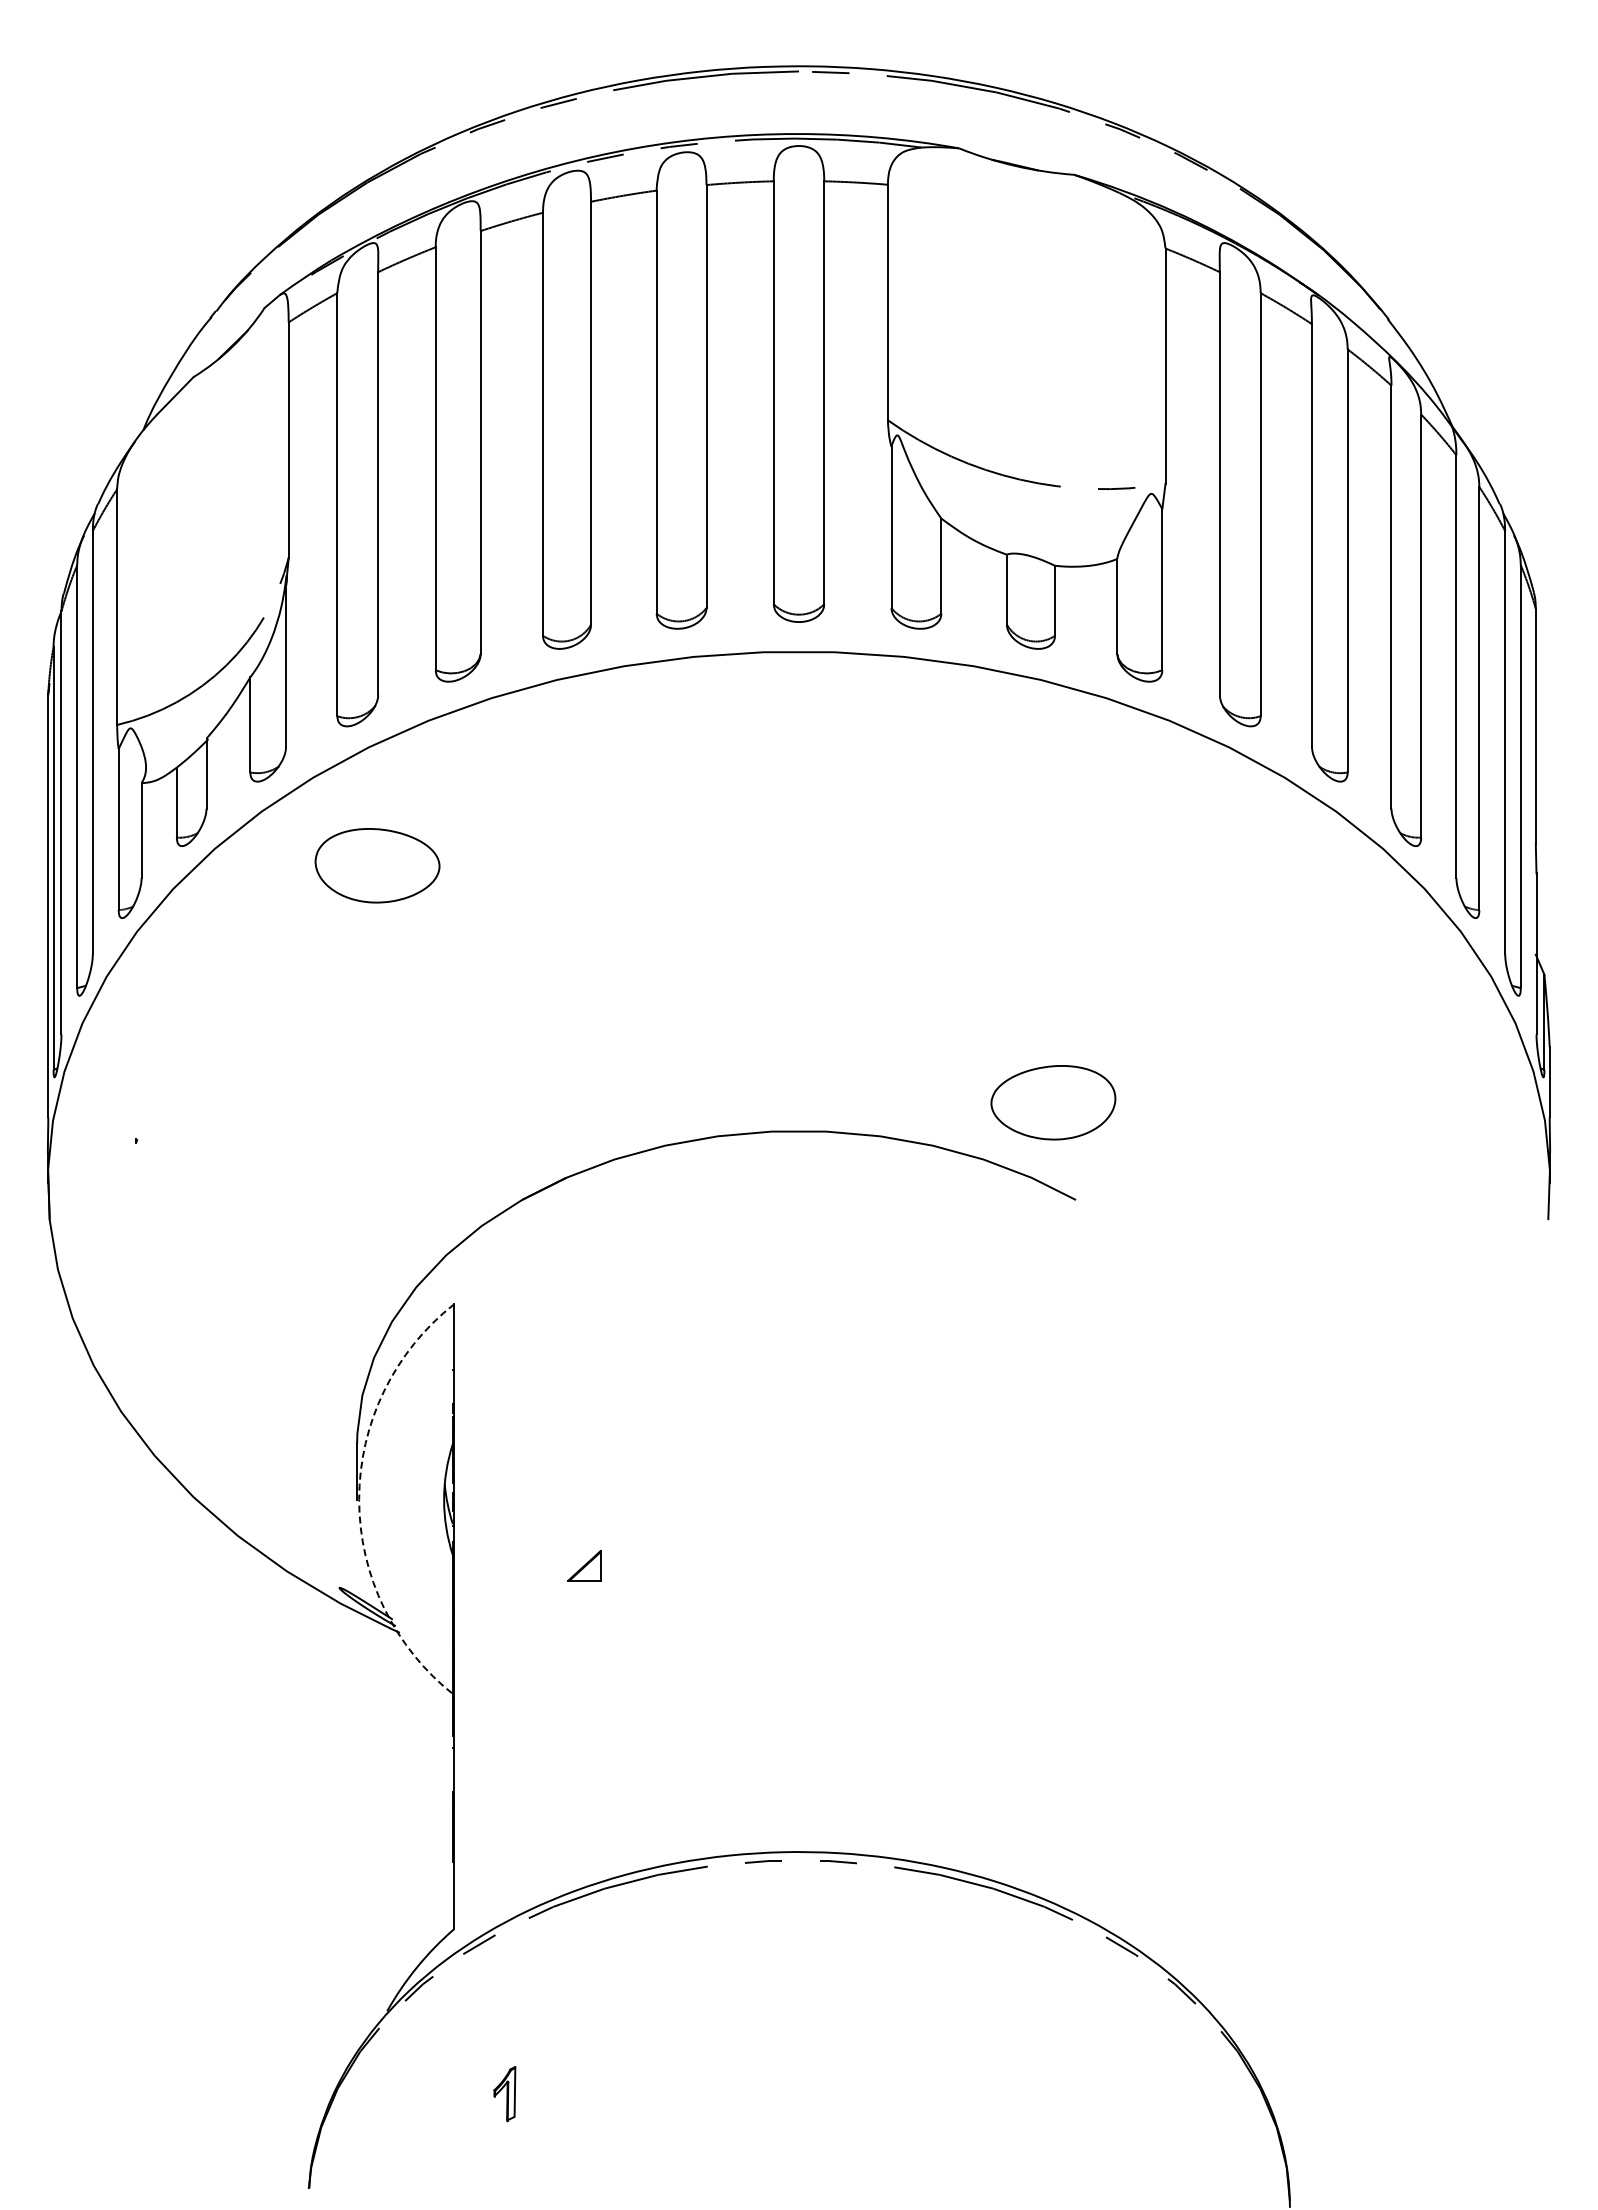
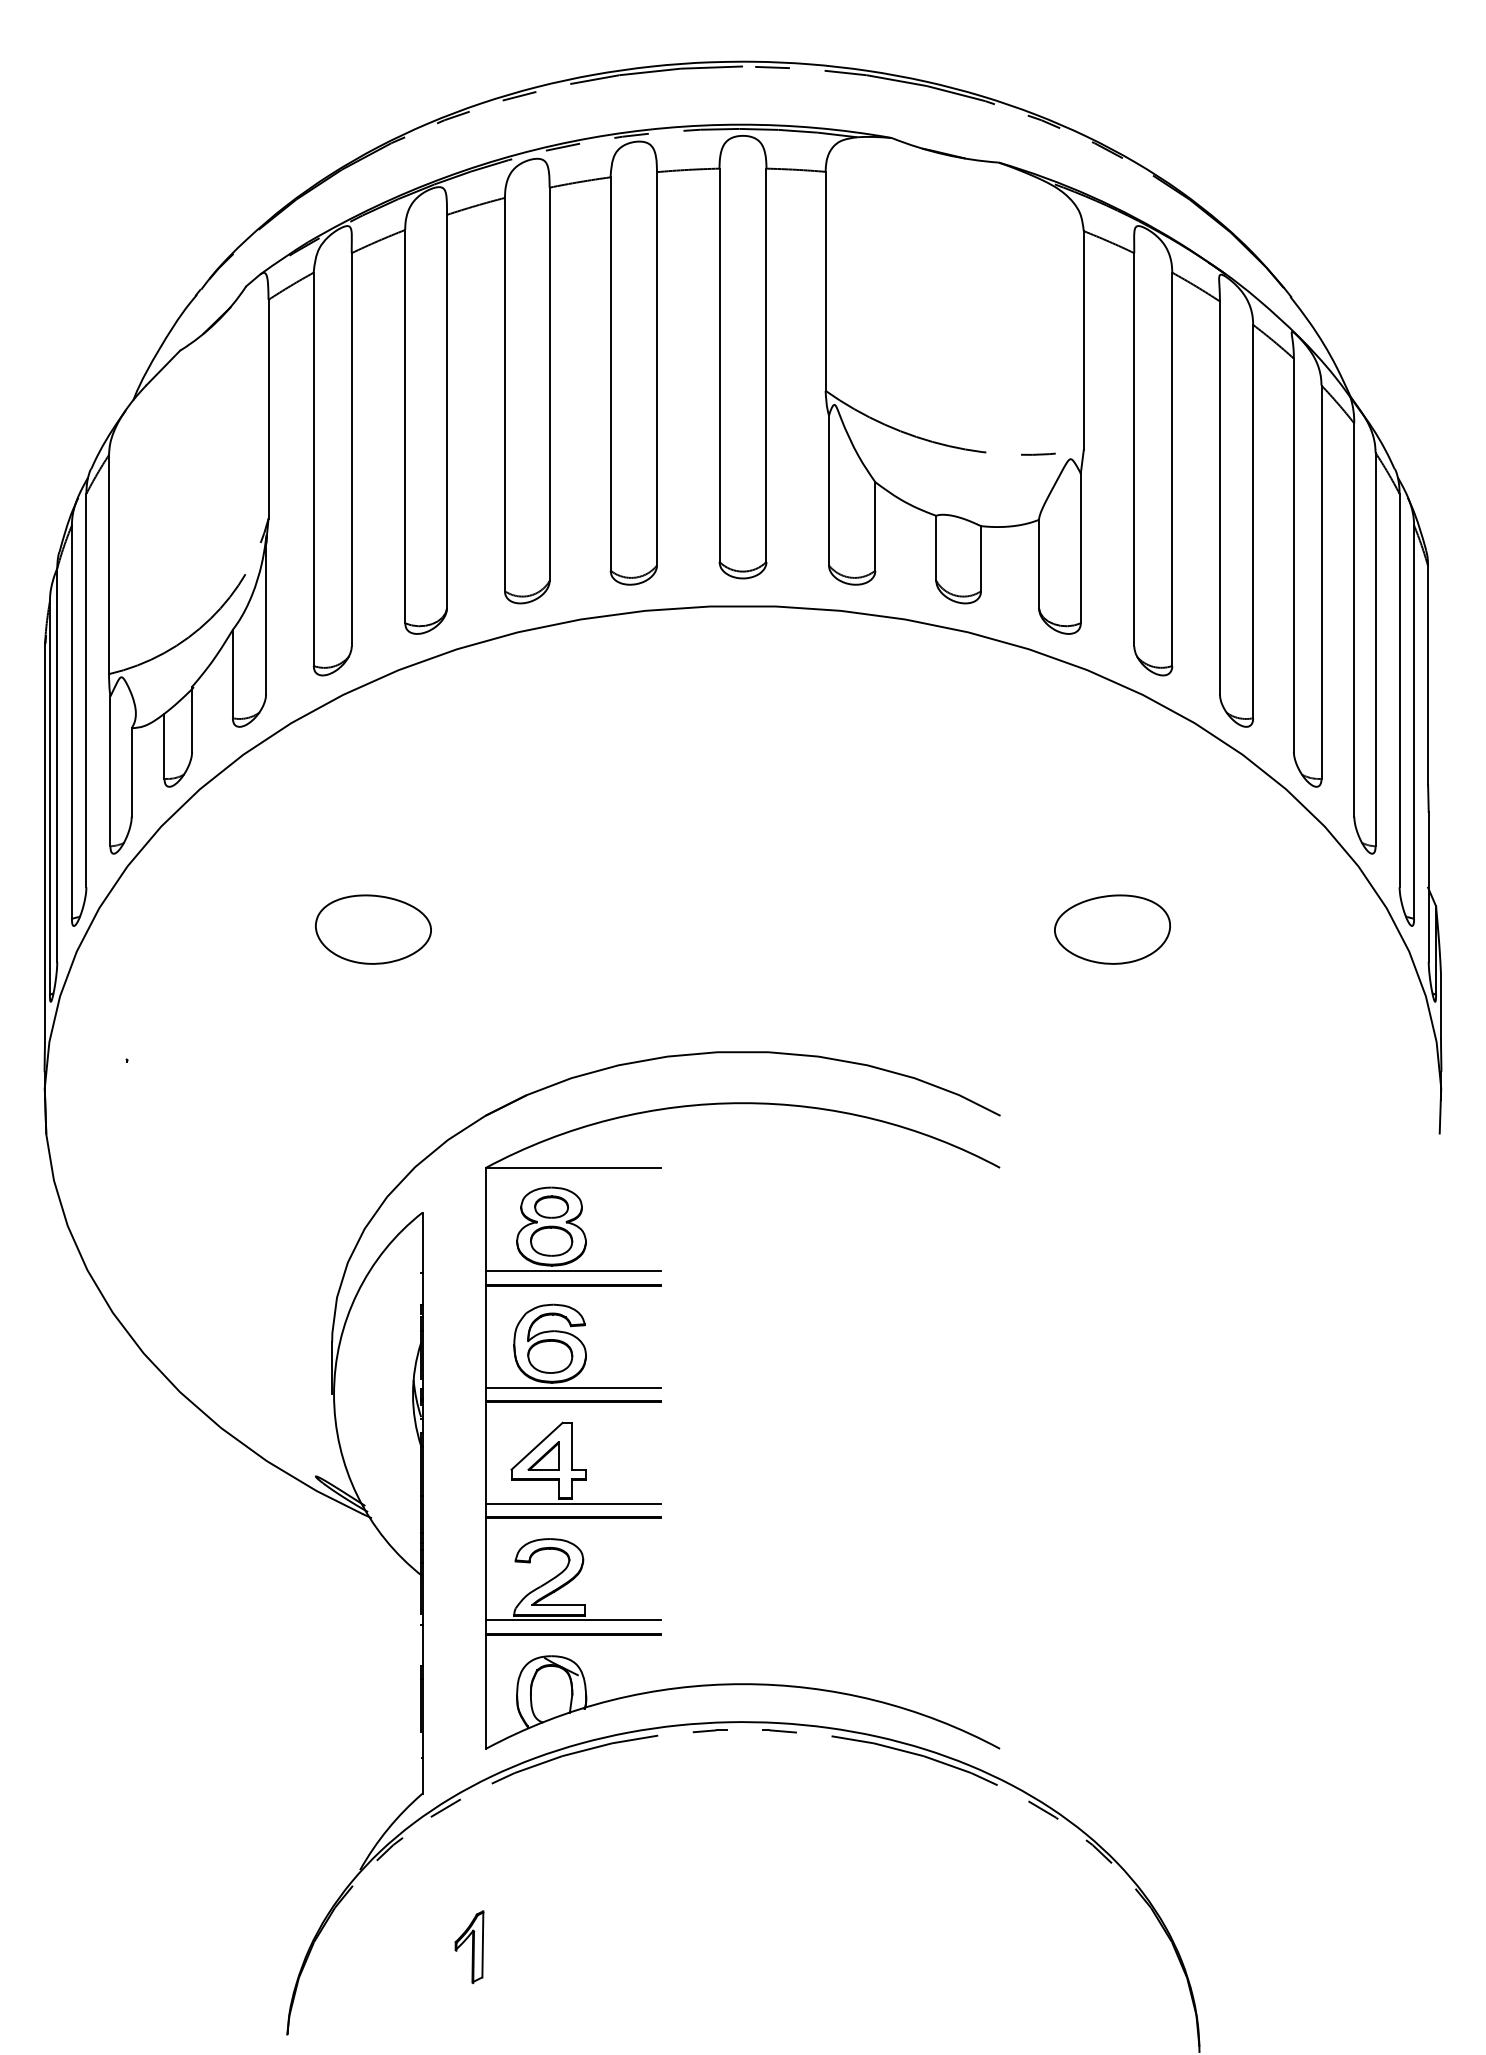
part: (377, 865) -> (373, 929), moved
part: (1053, 1102) -> (1112, 929), moved
arc: (359, 1499) -> (334, 1394), dashed -> solid
part: (711, 1508) -> (661, 1402), added
part: (504, 2093) -> (469, 1946), size x1.43

